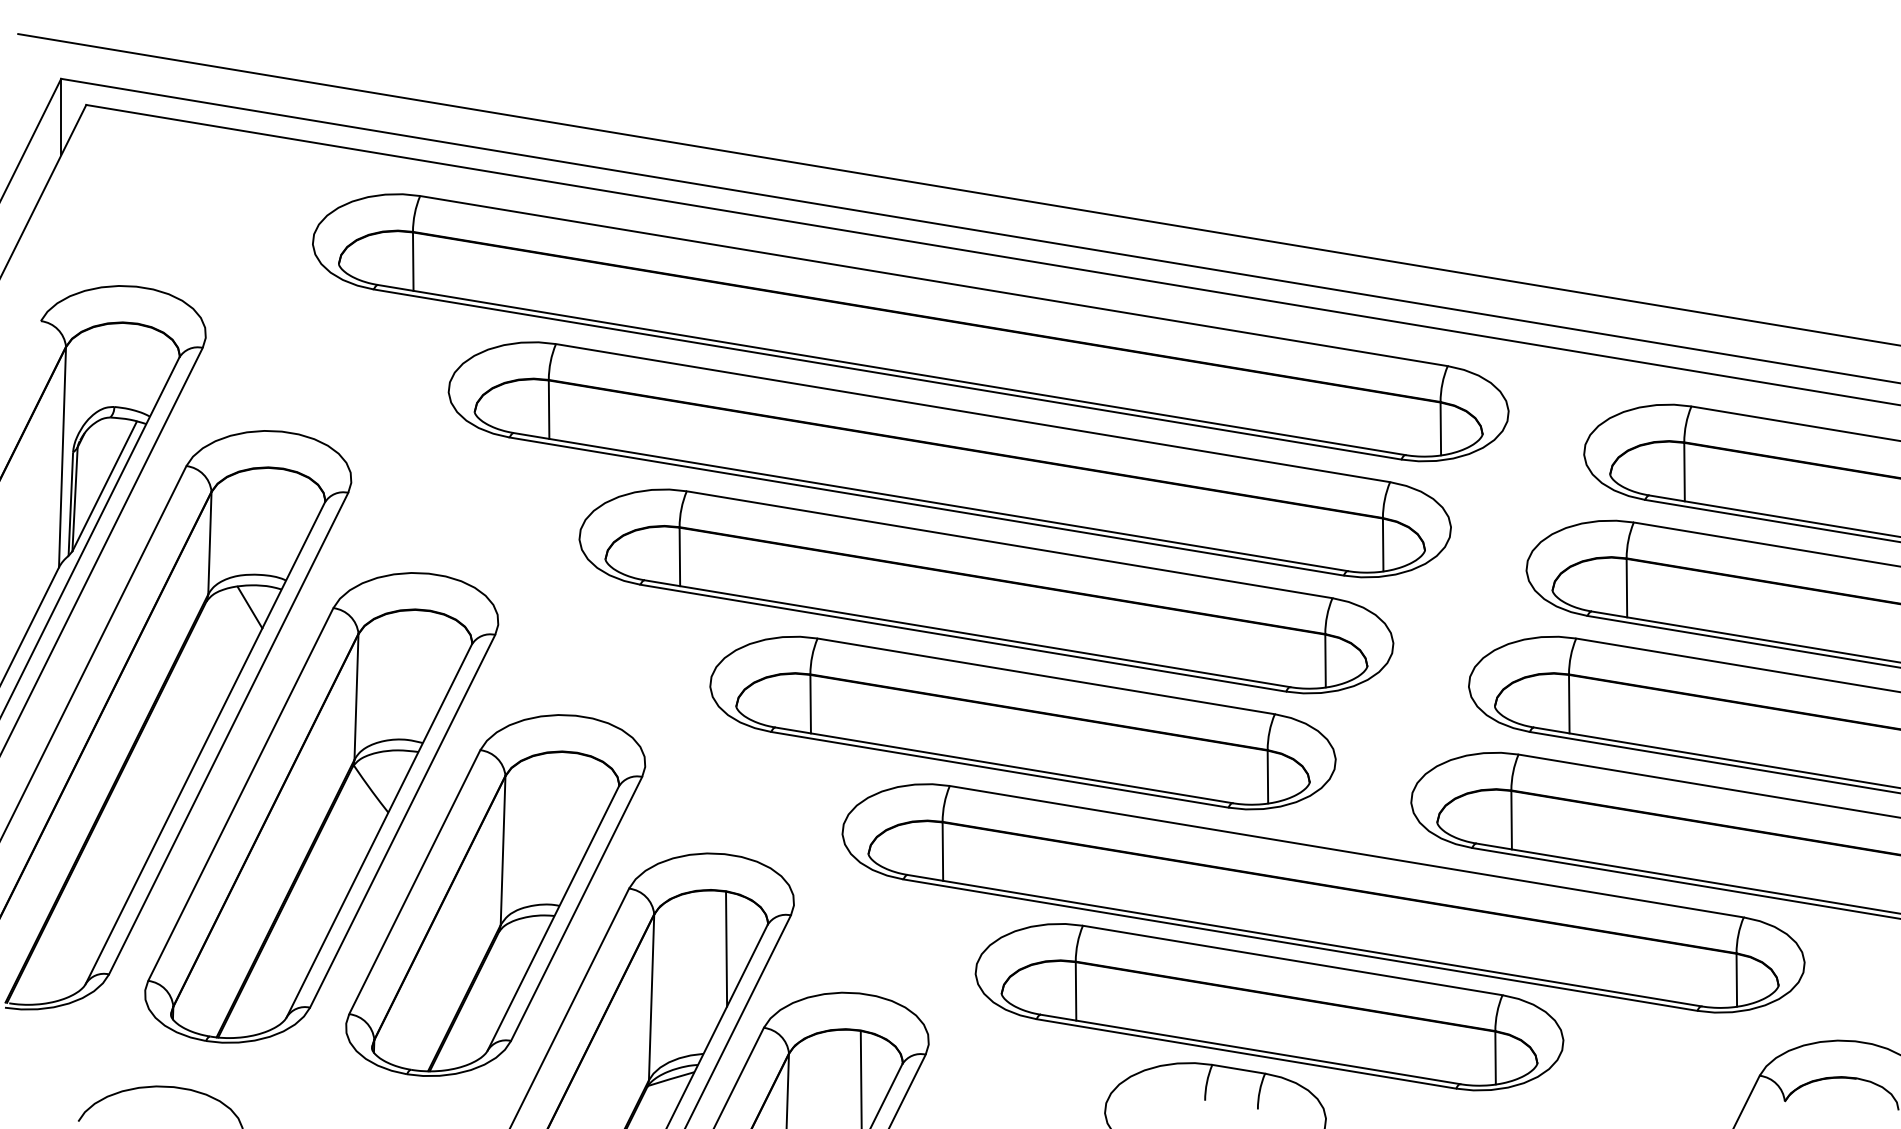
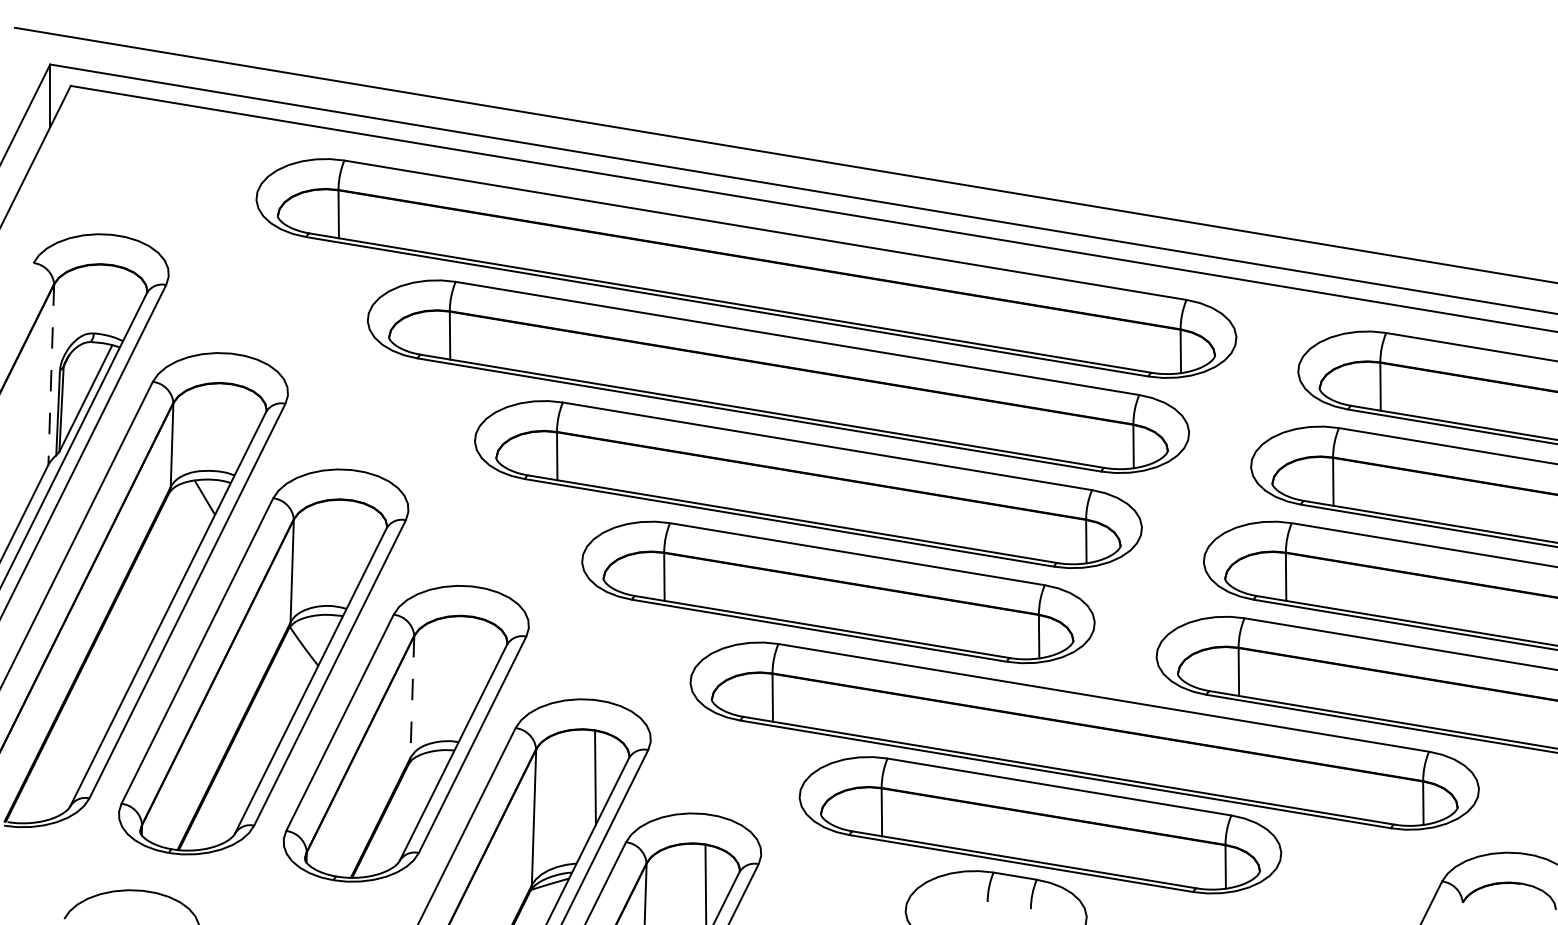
line: (62, 457) -> (51, 374), solid -> dashed
line: (503, 851) -> (412, 697), solid -> dashed

